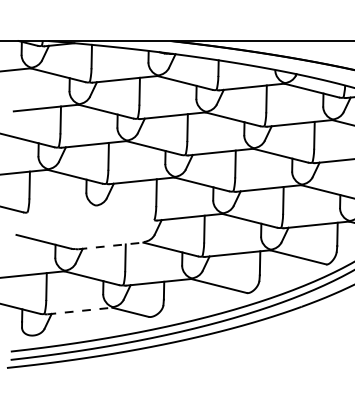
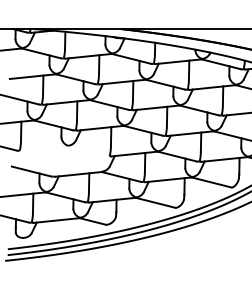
line: (110, 245) -> (78, 174), dashed -> solid
line: (79, 311) -> (56, 220), dashed -> solid

